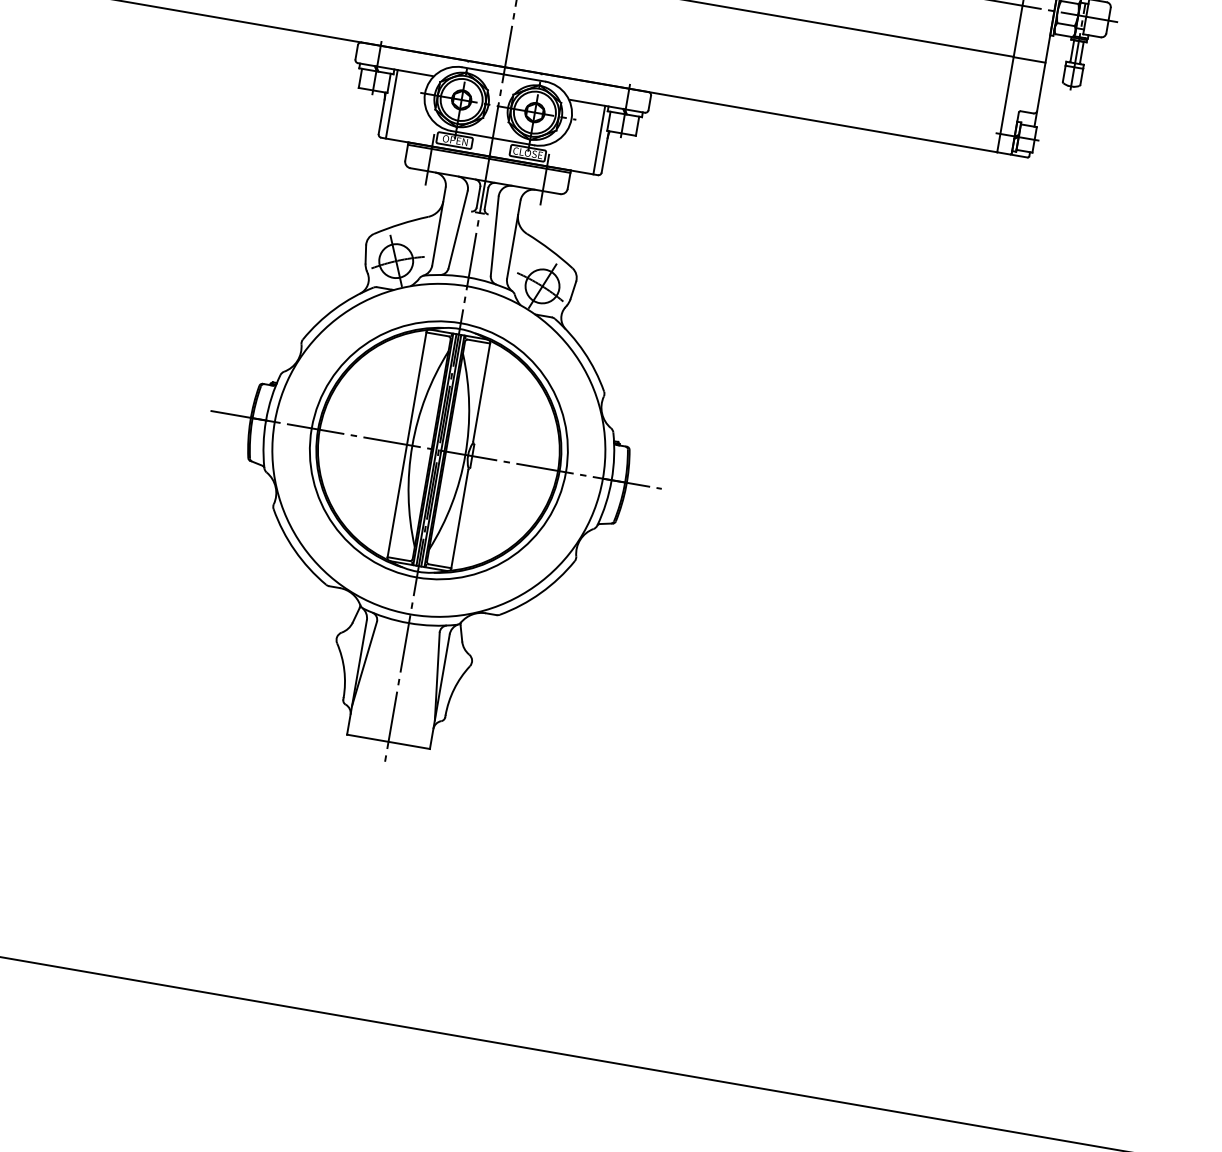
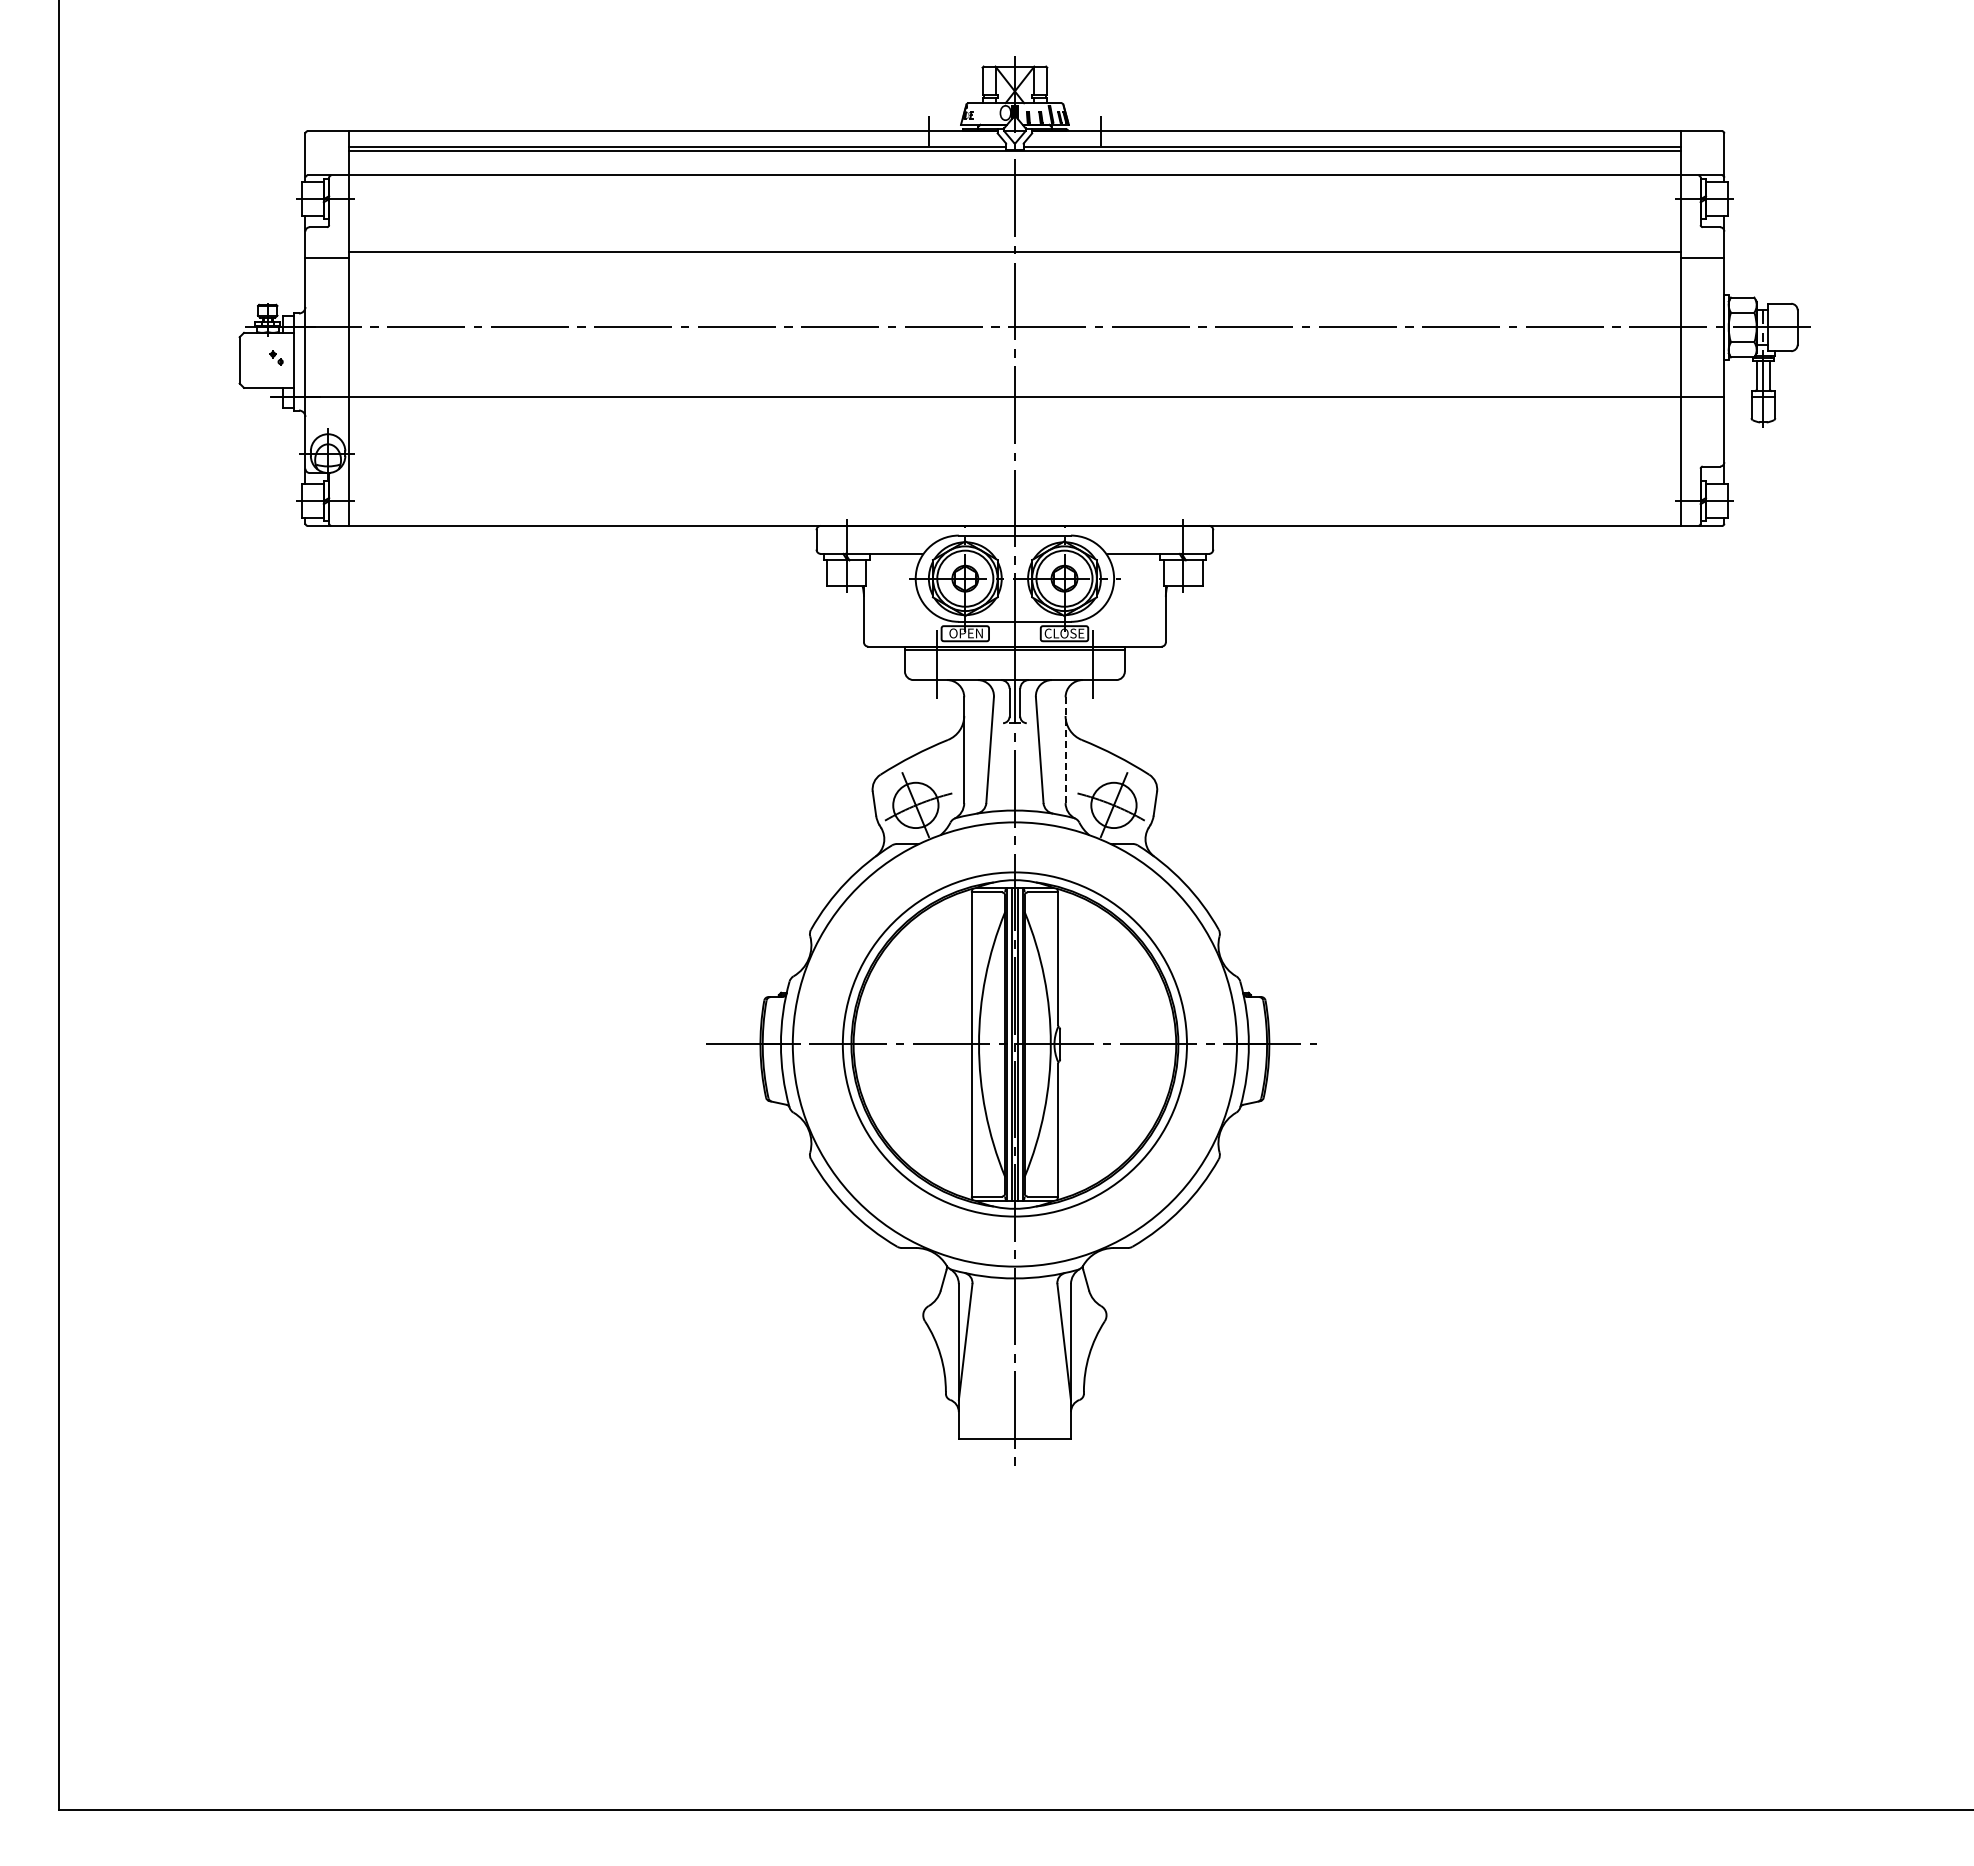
line: (391, 103) -> (874, 599), removed
line: (599, 139) -> (1155, 599), removed
line: (513, 239) -> (1065, 750), solid -> dashed

